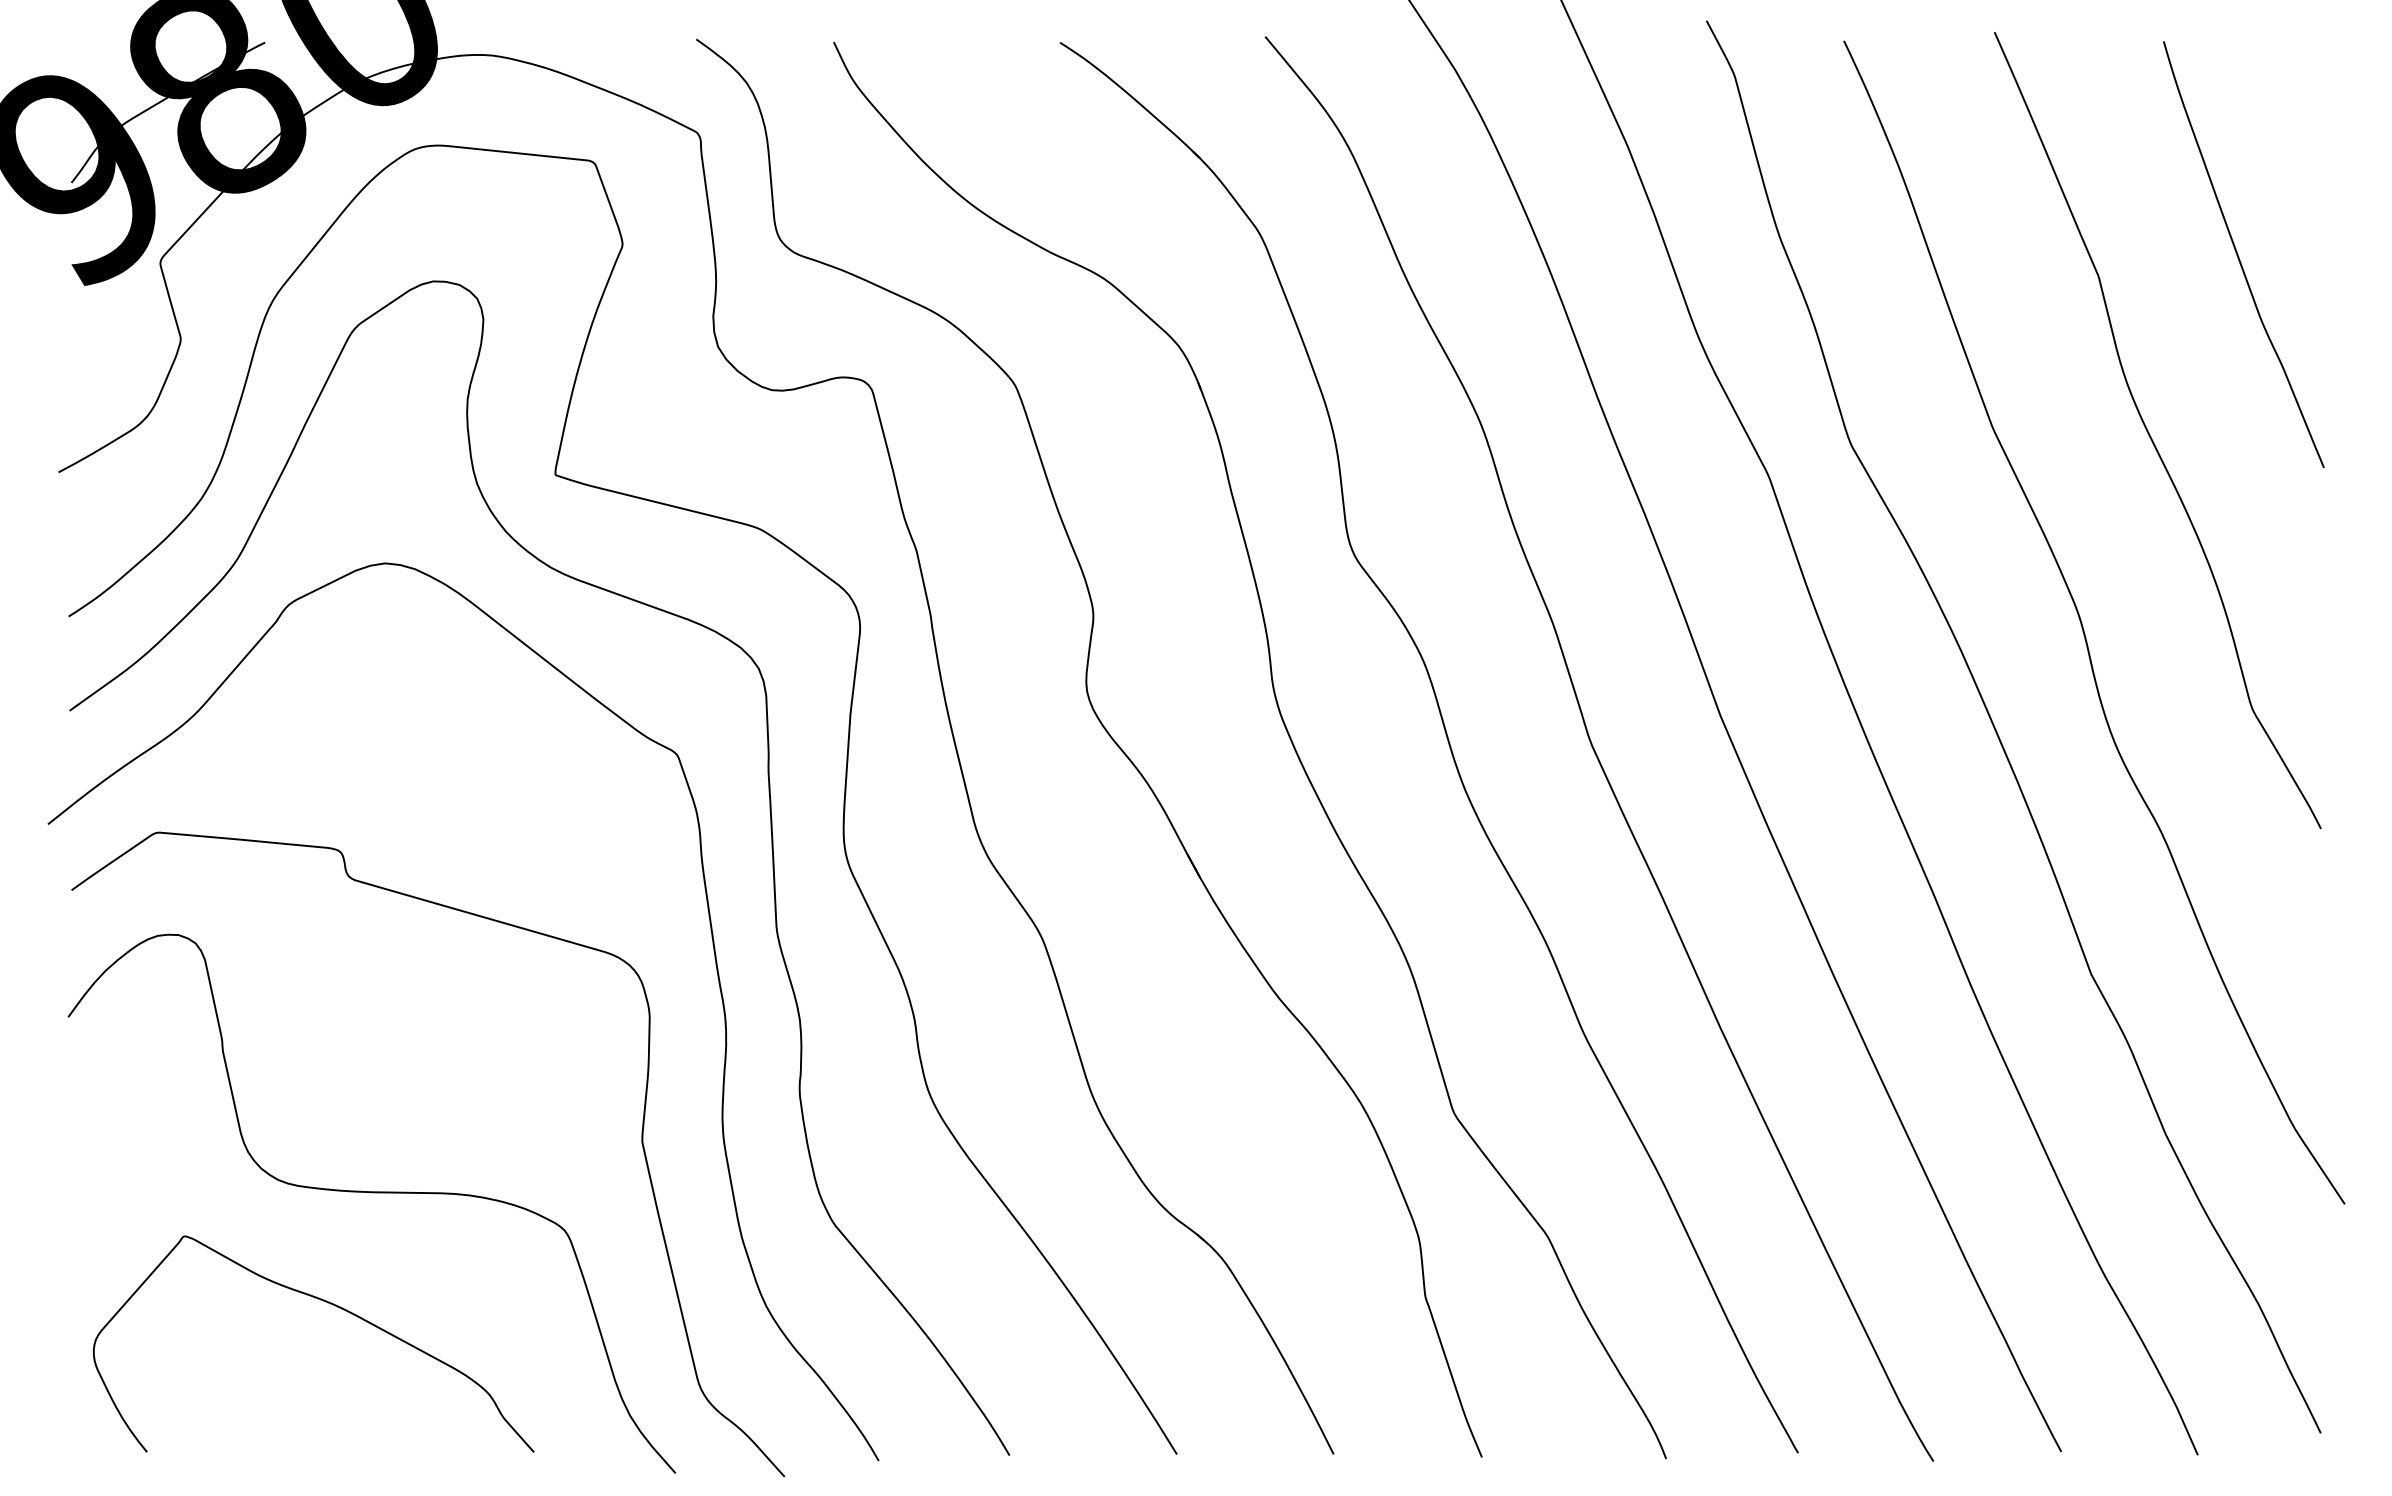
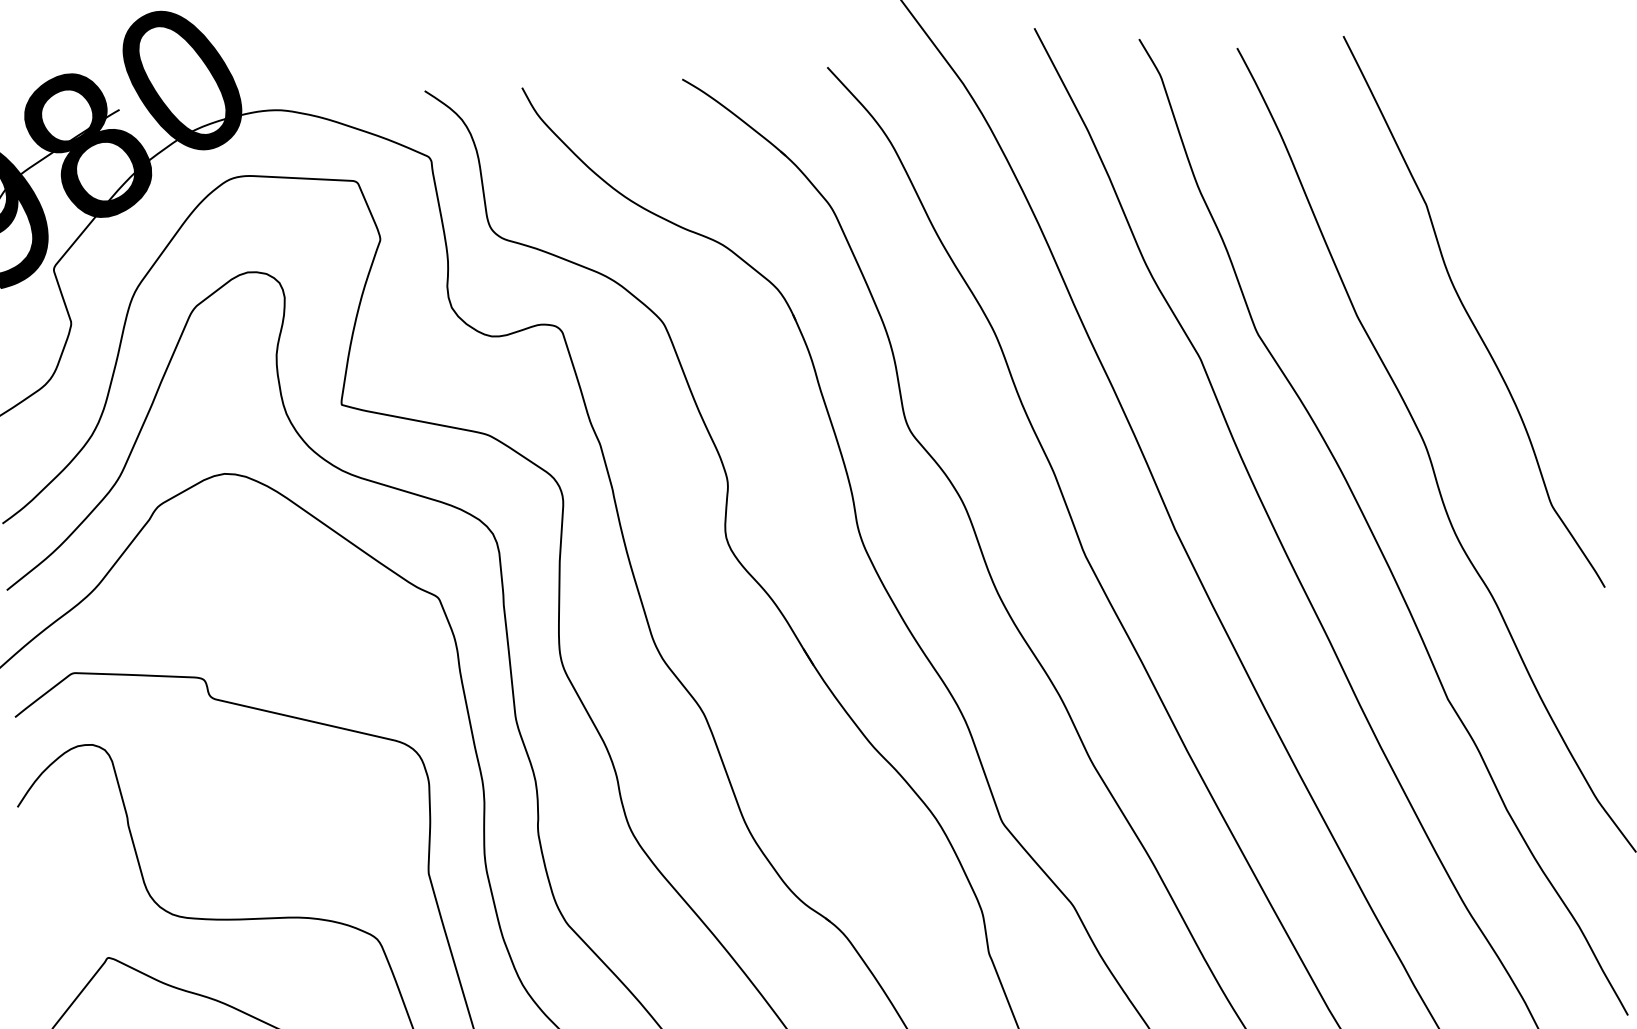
curve: (2238, 254) -> (1524, 184), removed

